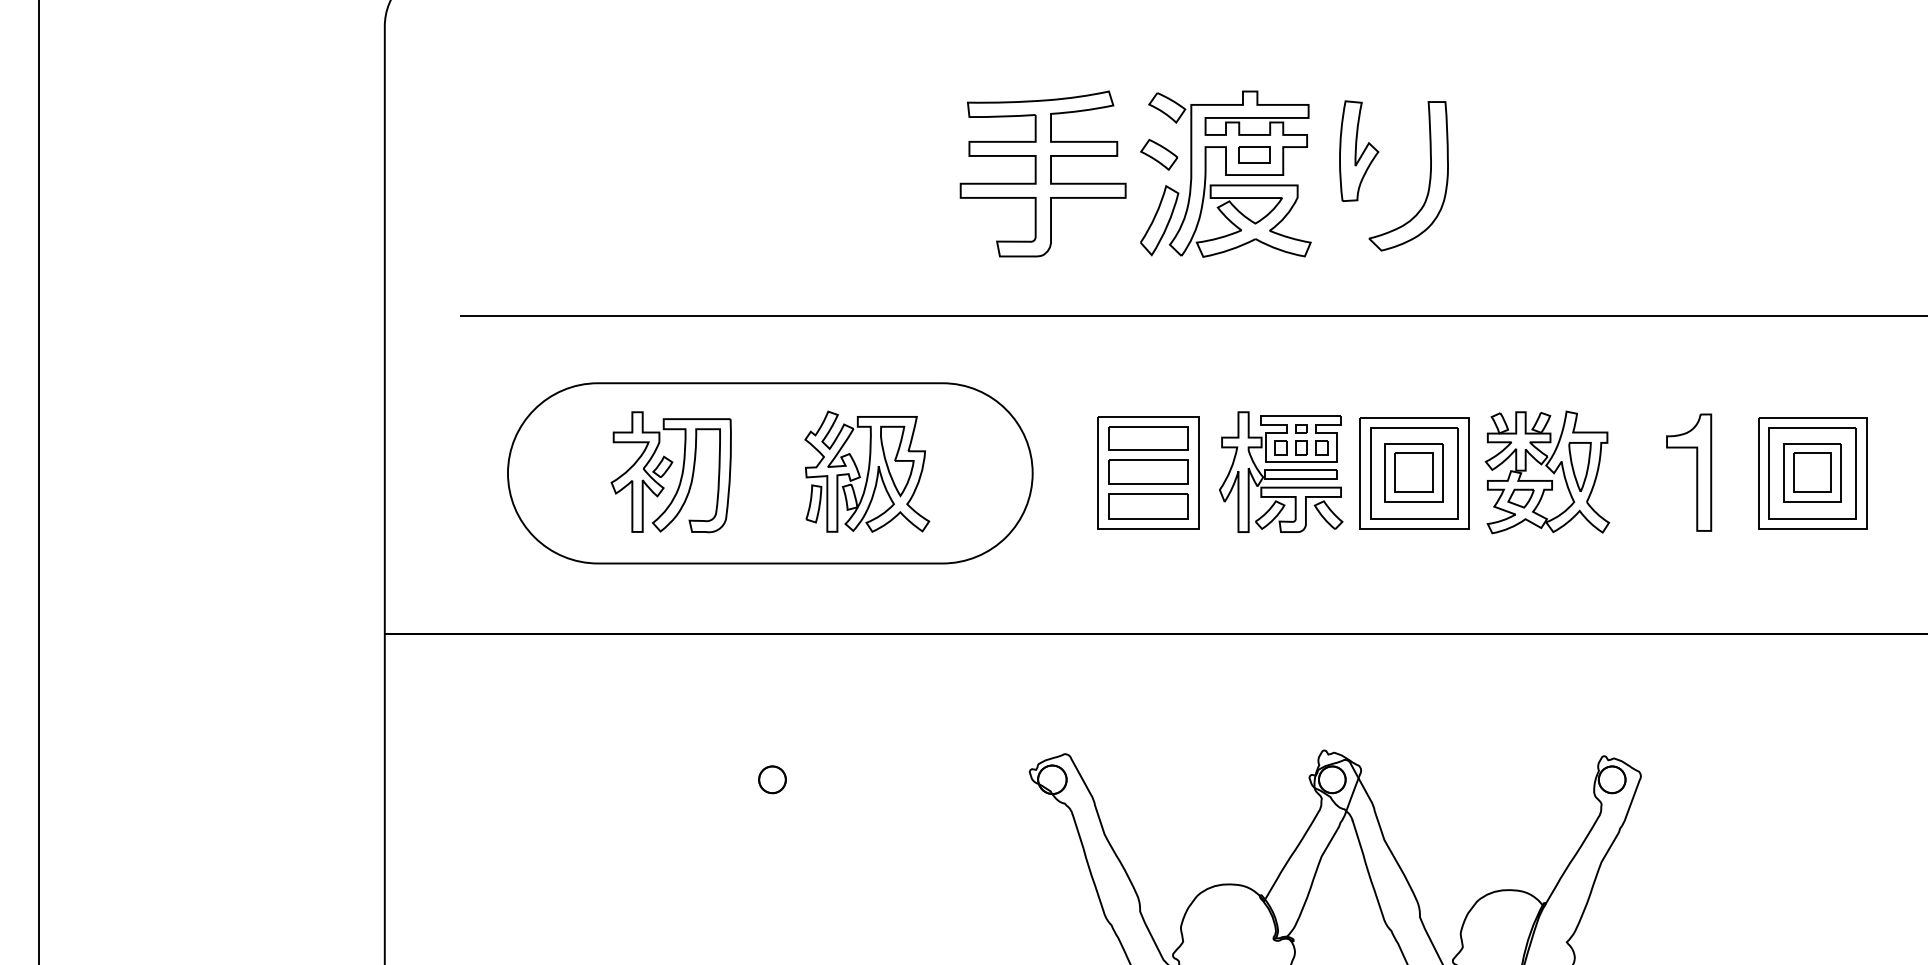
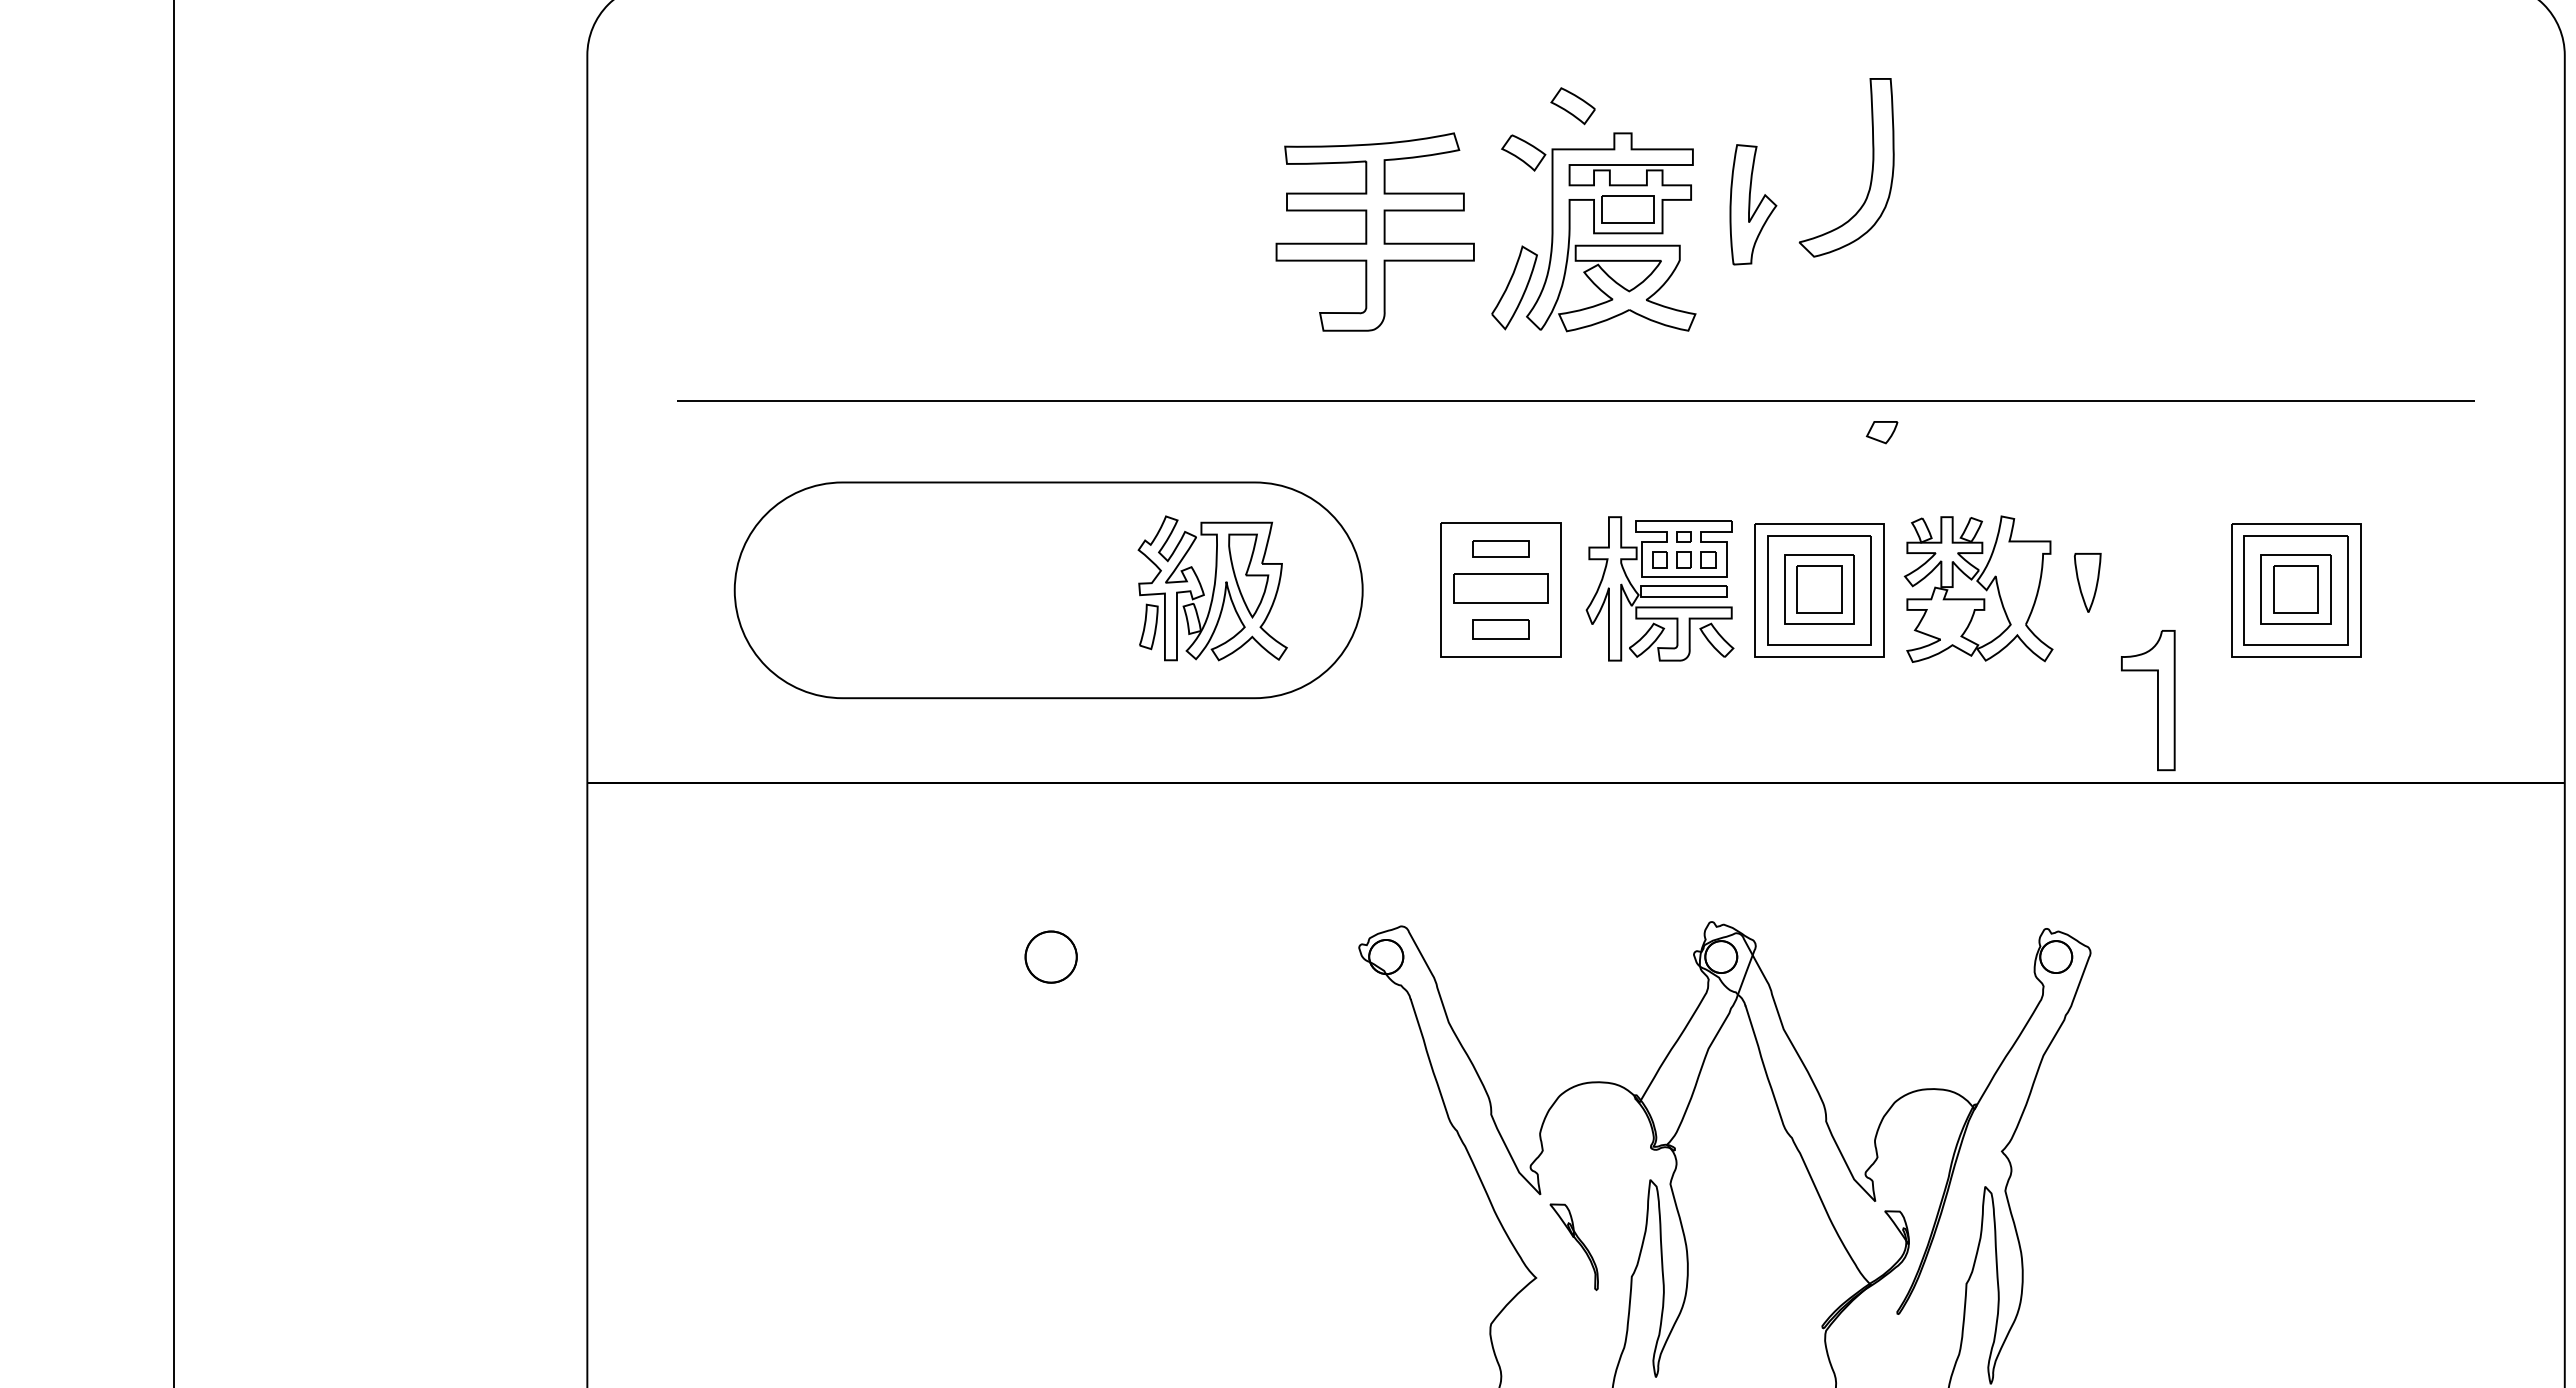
part: (1158, 155) -> (1572, 106), moved
part: (1254, 155) -> (1628, 209), size x1.4
part: (1429, 177) -> (1871, 169), moved
part: (1147, 438) -> (1500, 548), size x0.6
part: (1579, 466) -> (2087, 582), moved
part: (670, 471) -> (929, 588), removed
part: (867, 471) -> (1212, 588), moved
part: (1696, 472) -> (2157, 700), moved
part: (1520, 498) -> (1881, 432), moved
part: (1147, 506) -> (1500, 629), size x0.6
part: (772, 779) -> (1051, 956), size x1.6

